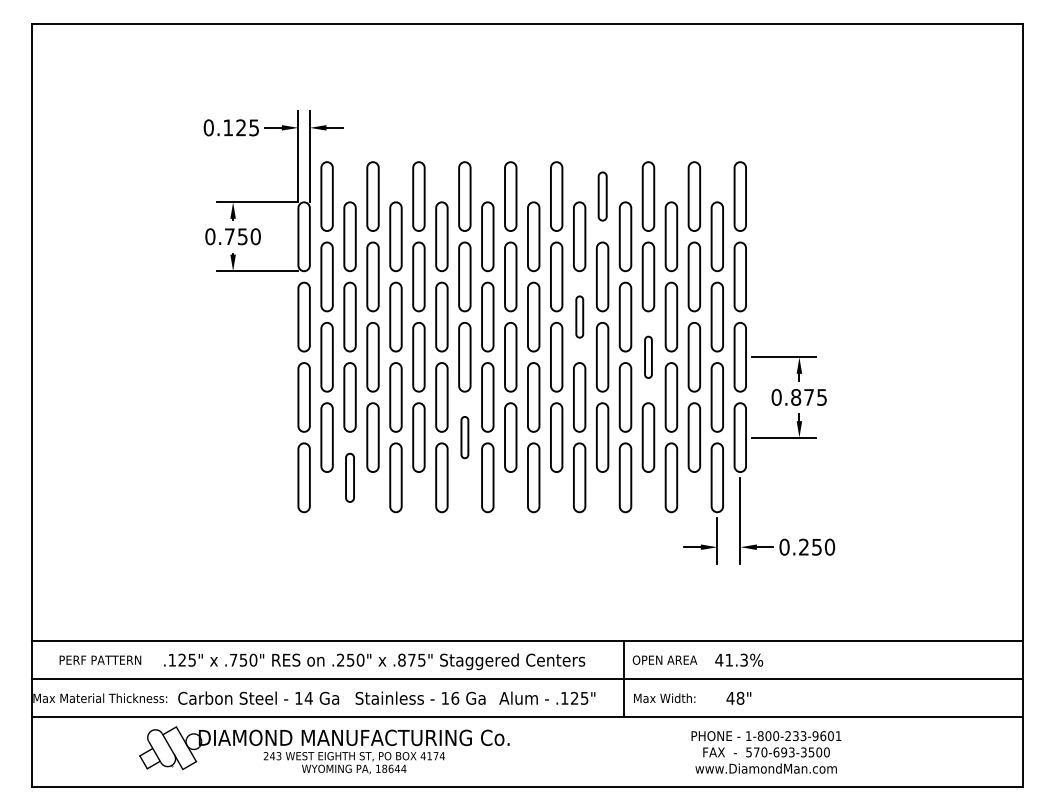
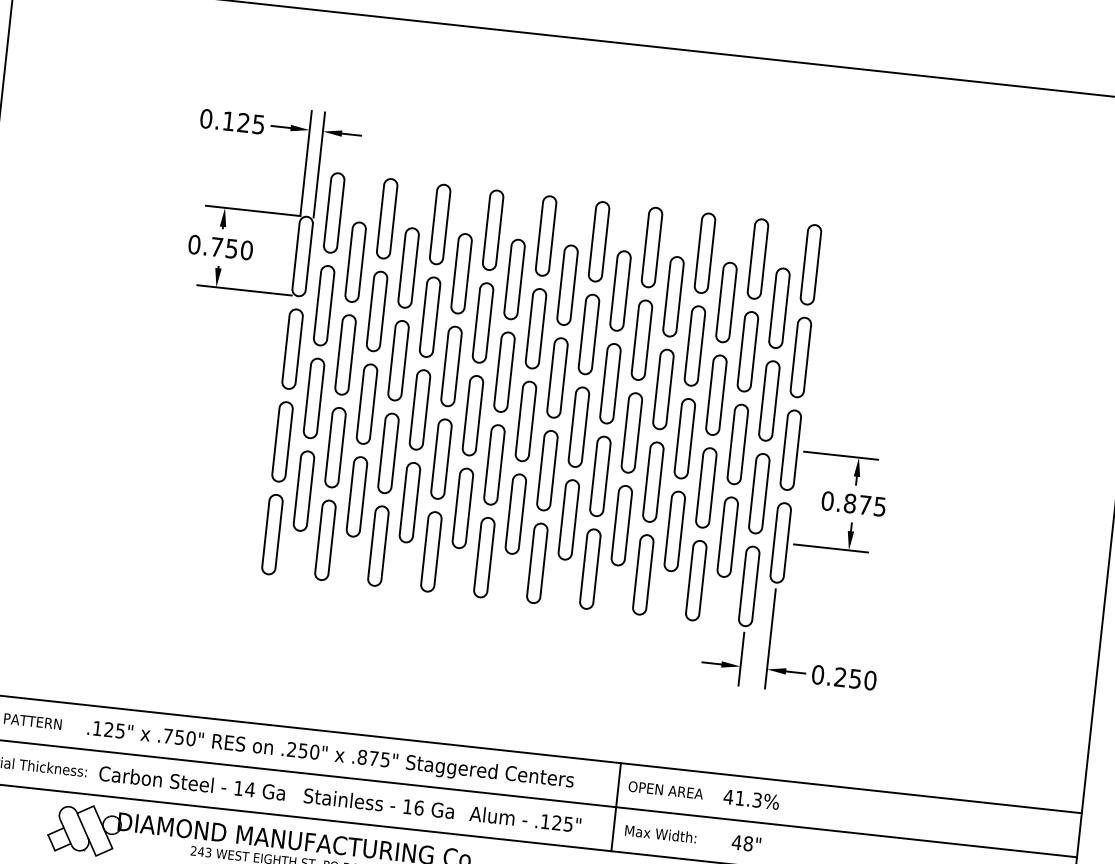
part: (602, 196) -> (651, 247), size x1.43
part: (579, 316) -> (610, 383), size x1.67
part: (648, 357) -> (684, 438), size x1.67
part: (464, 437) -> (462, 508), size x1.67
part: (349, 477) -> (324, 539), size x1.43

